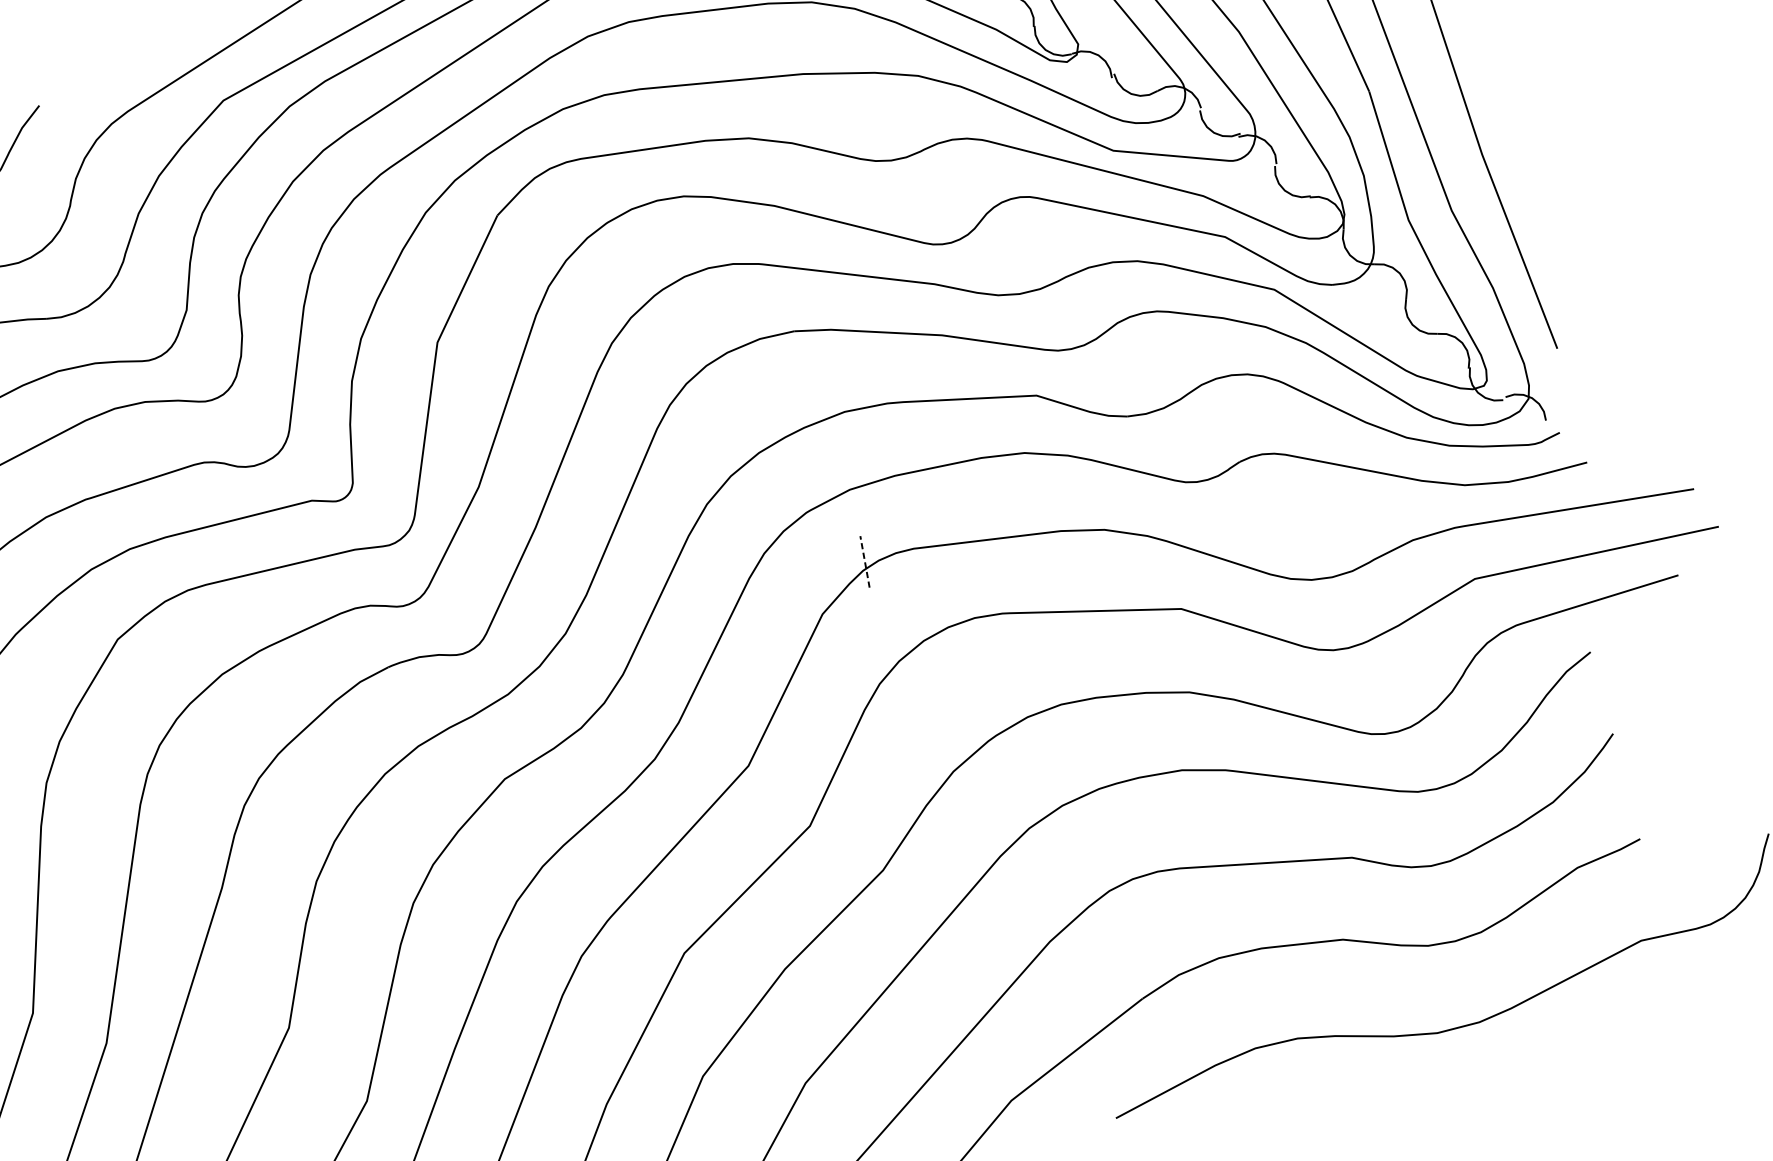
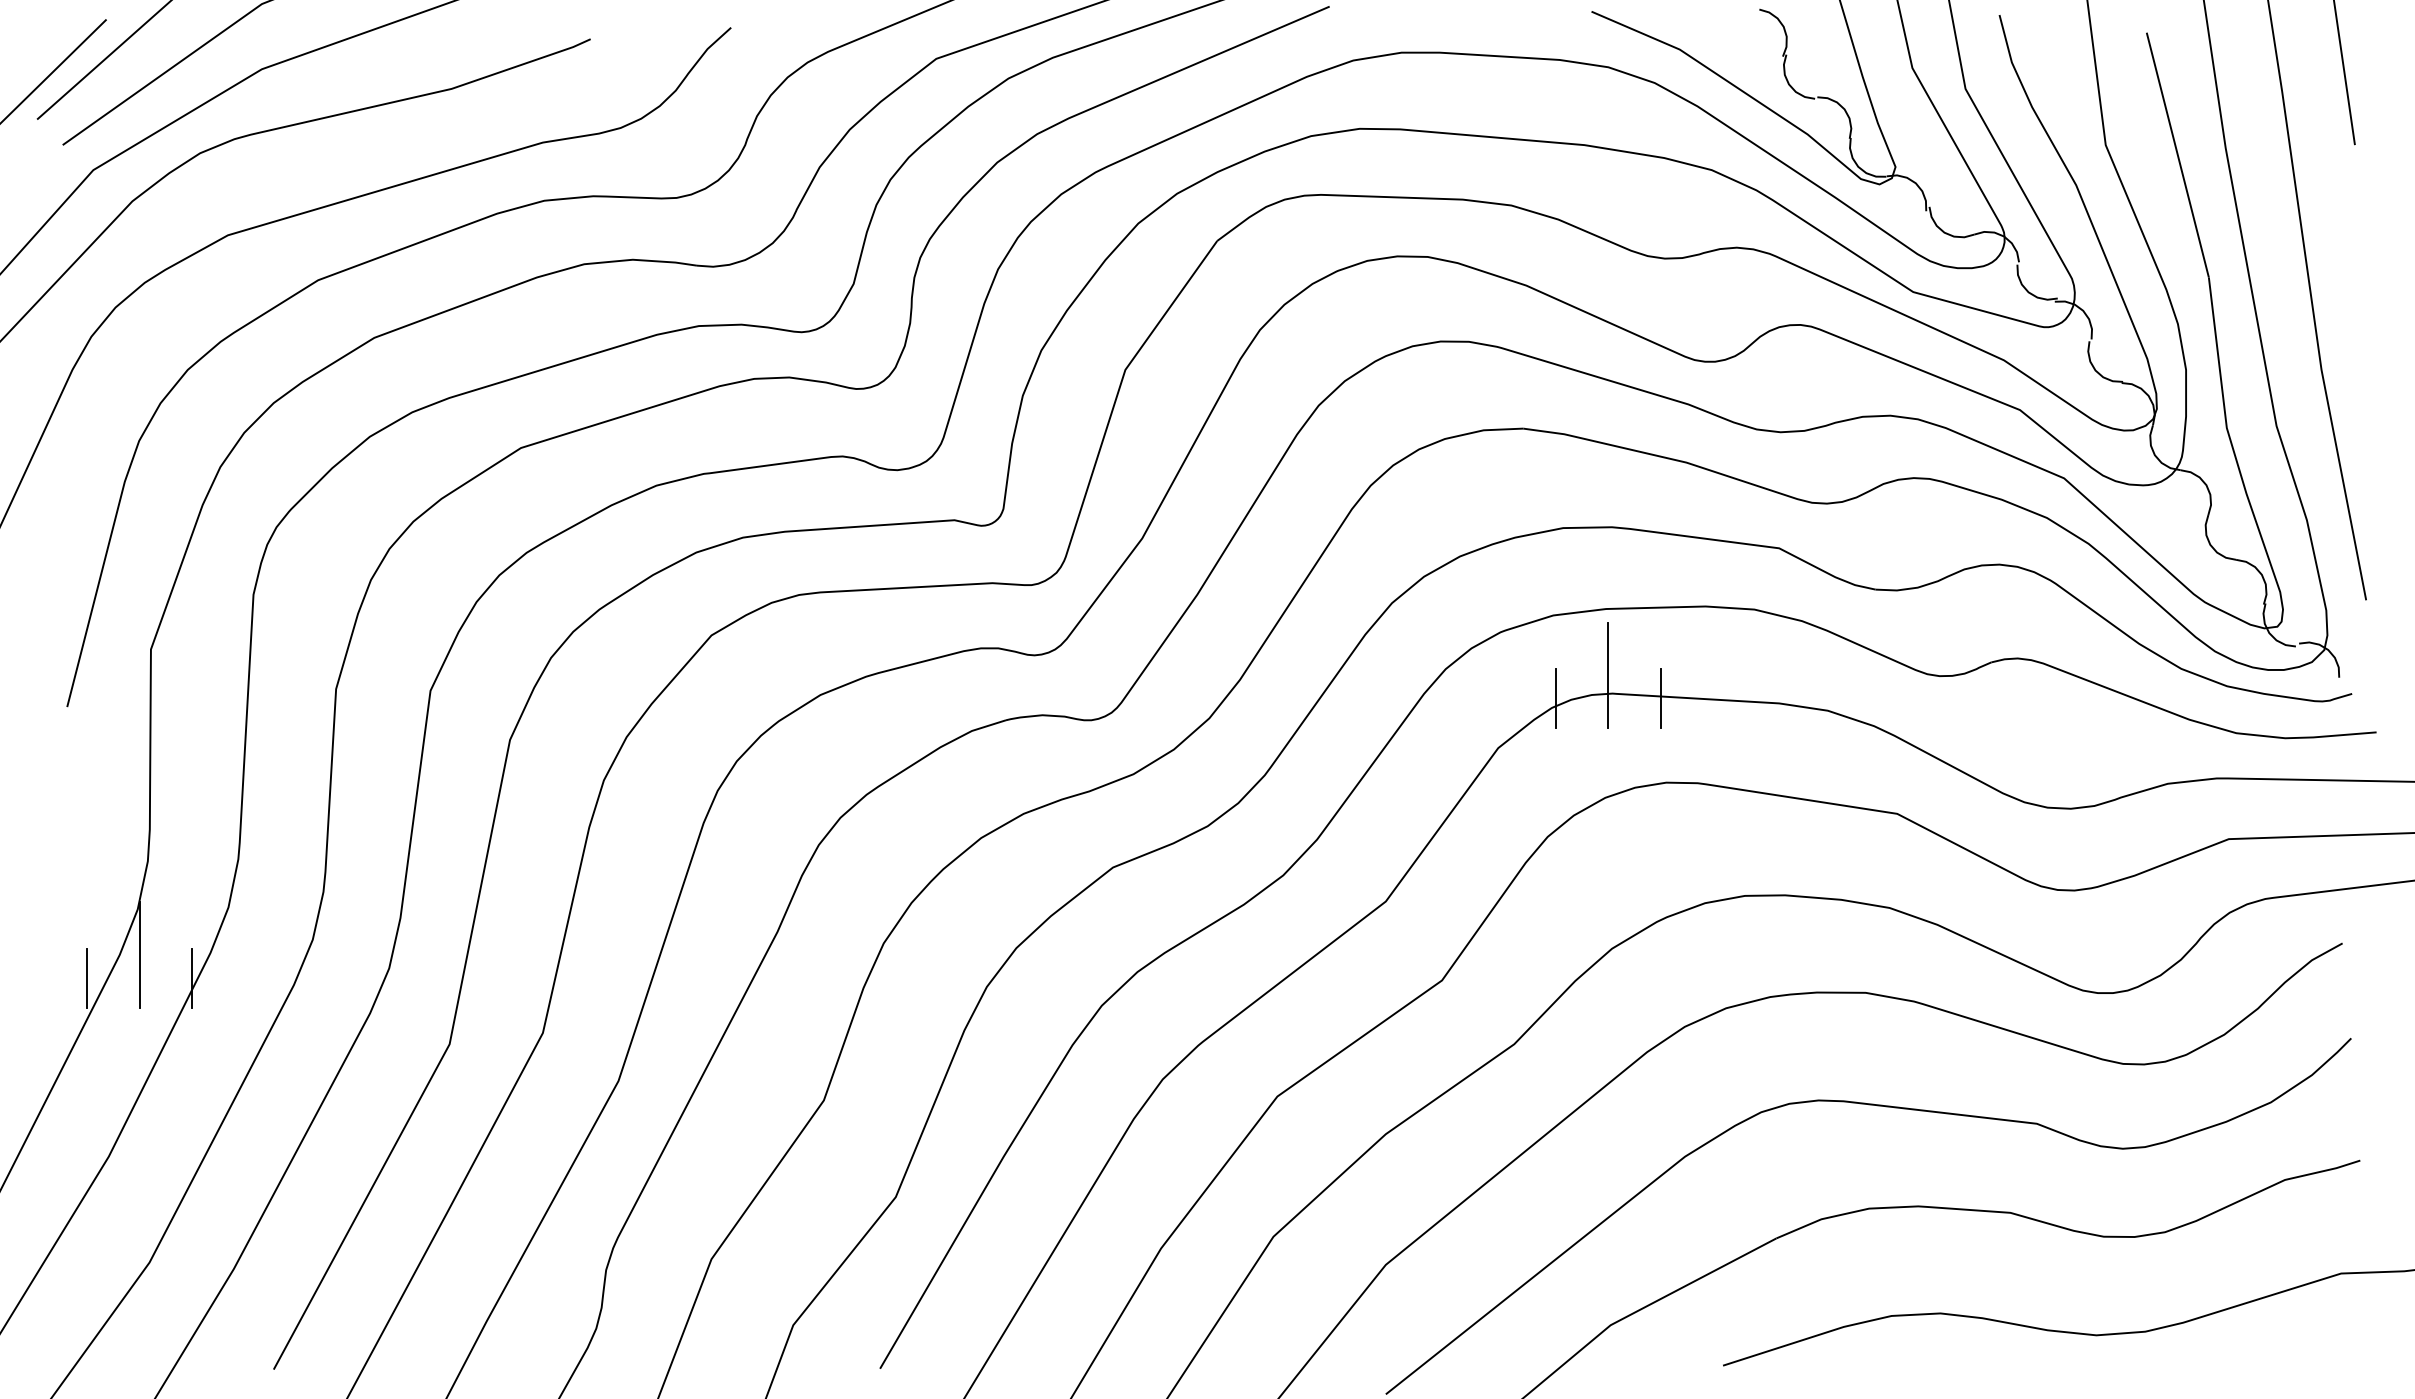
line: (907, 533) -> (1608, 675), added
line: (957, 545) -> (1661, 698), added
line: (864, 561) -> (1555, 698), dashed -> solid

